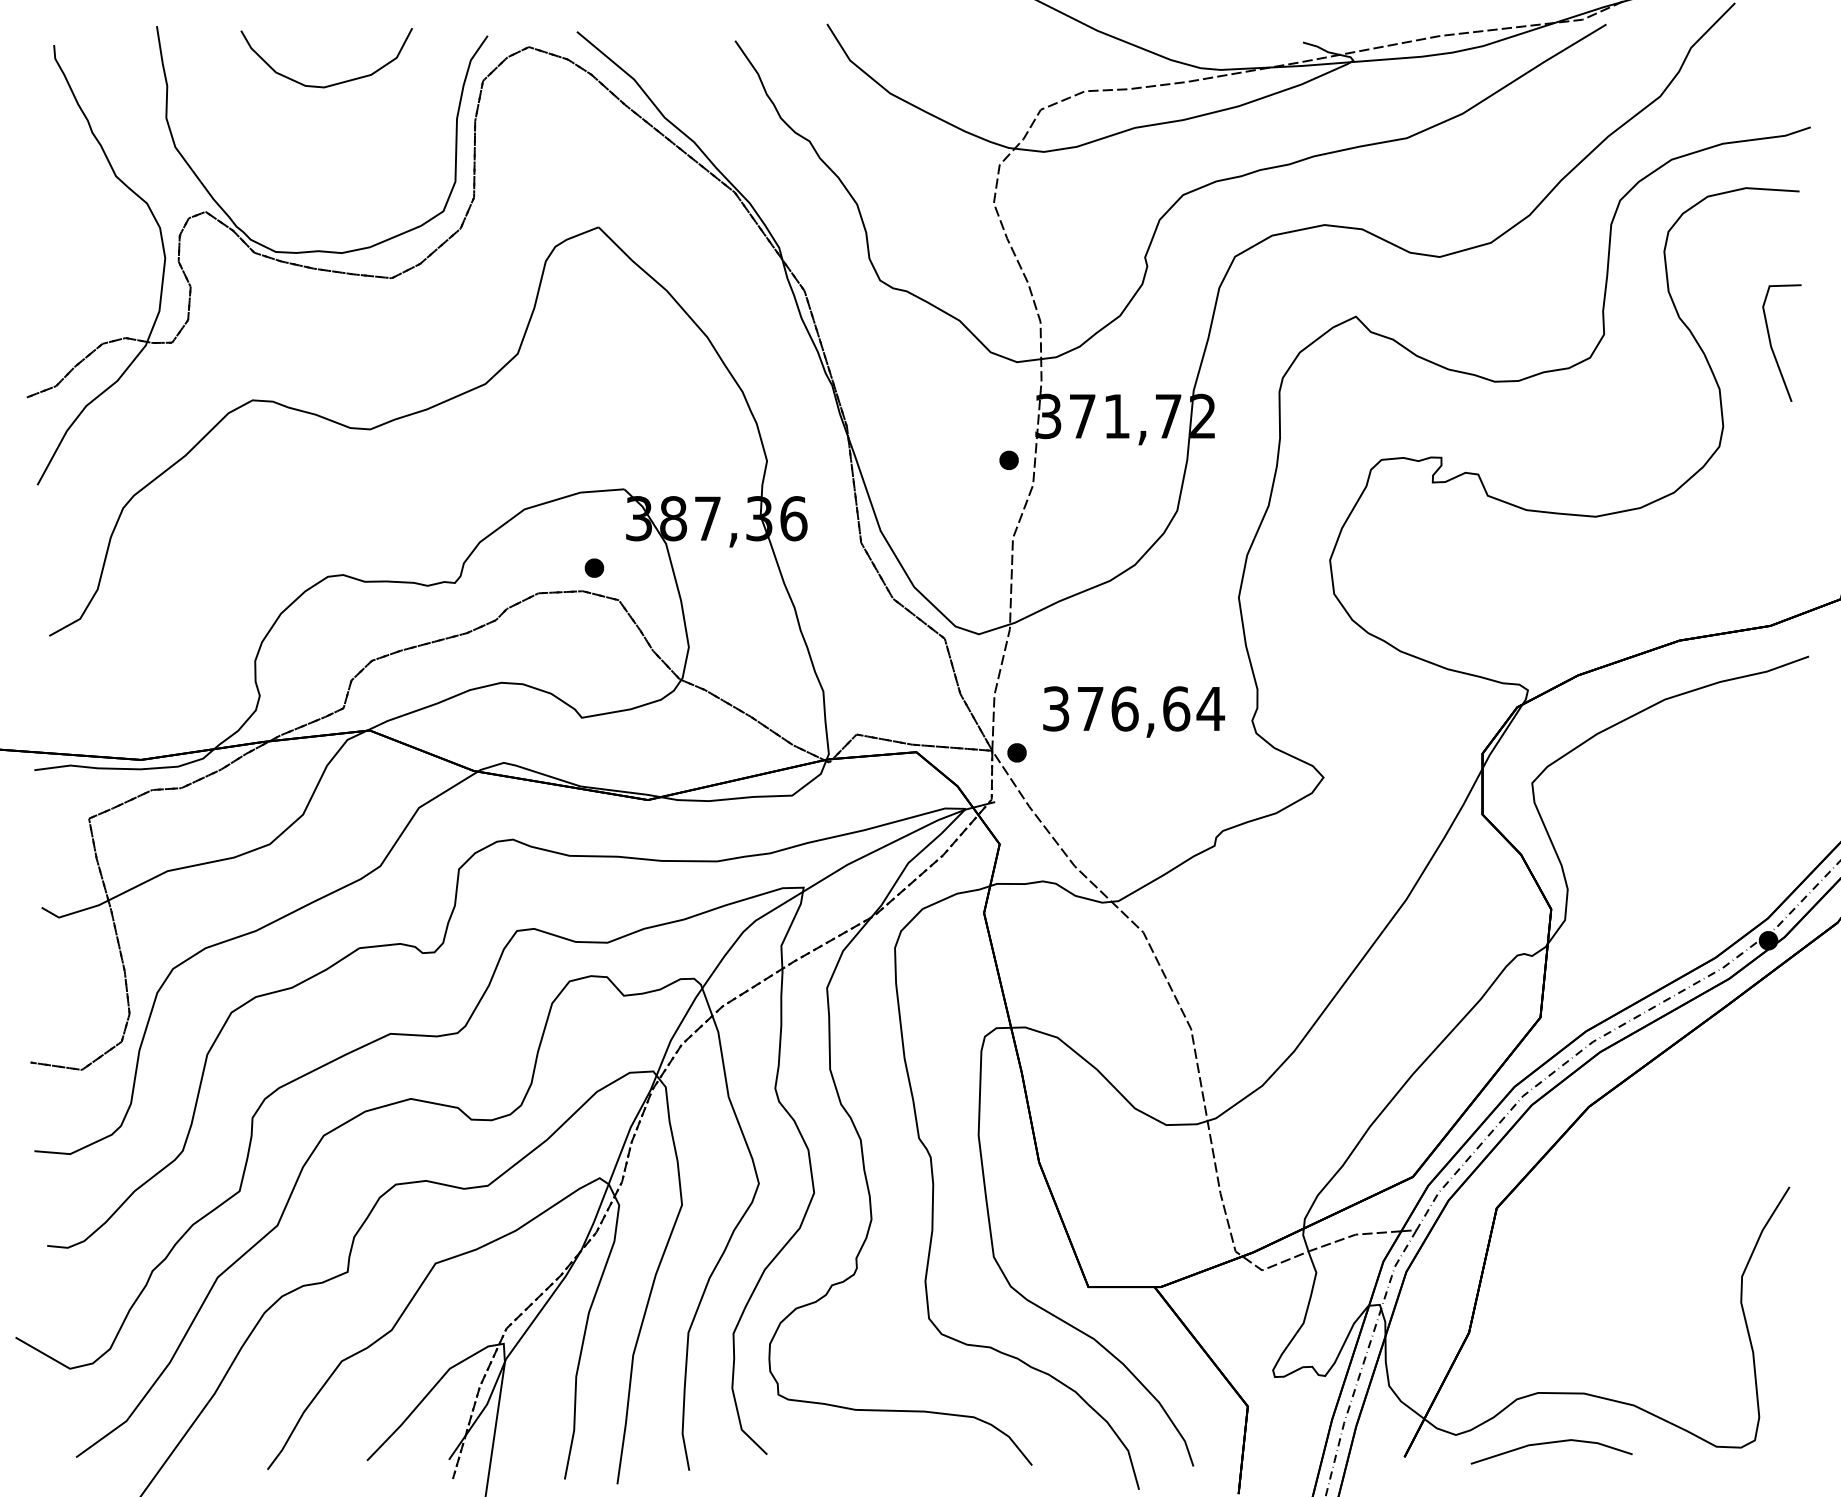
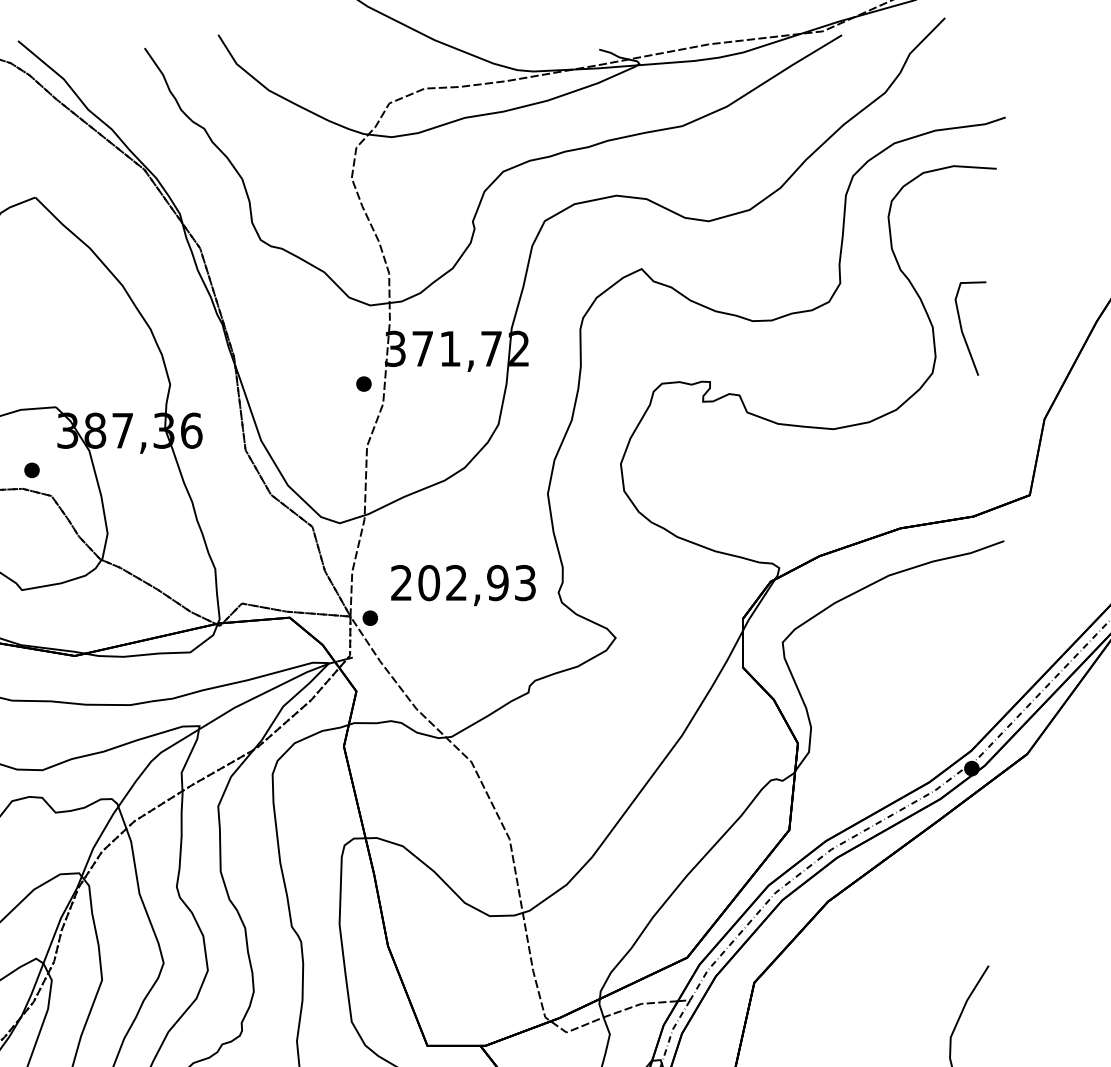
line: (1771, 342) -> (962, 328), moved
text: (1134, 708) -> (464, 582), 376,64 -> 202,93

